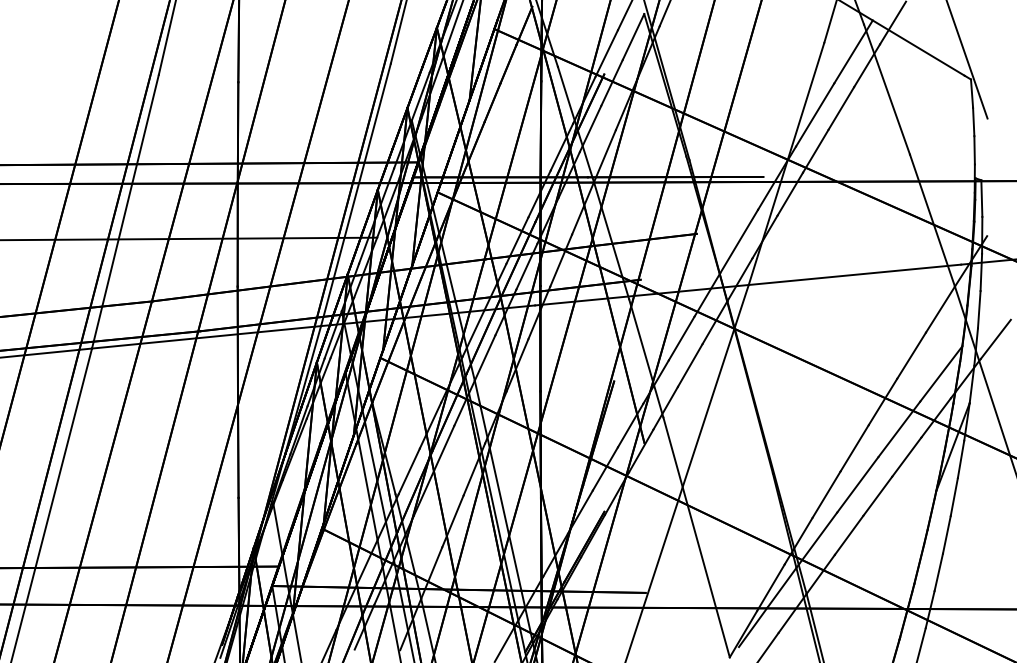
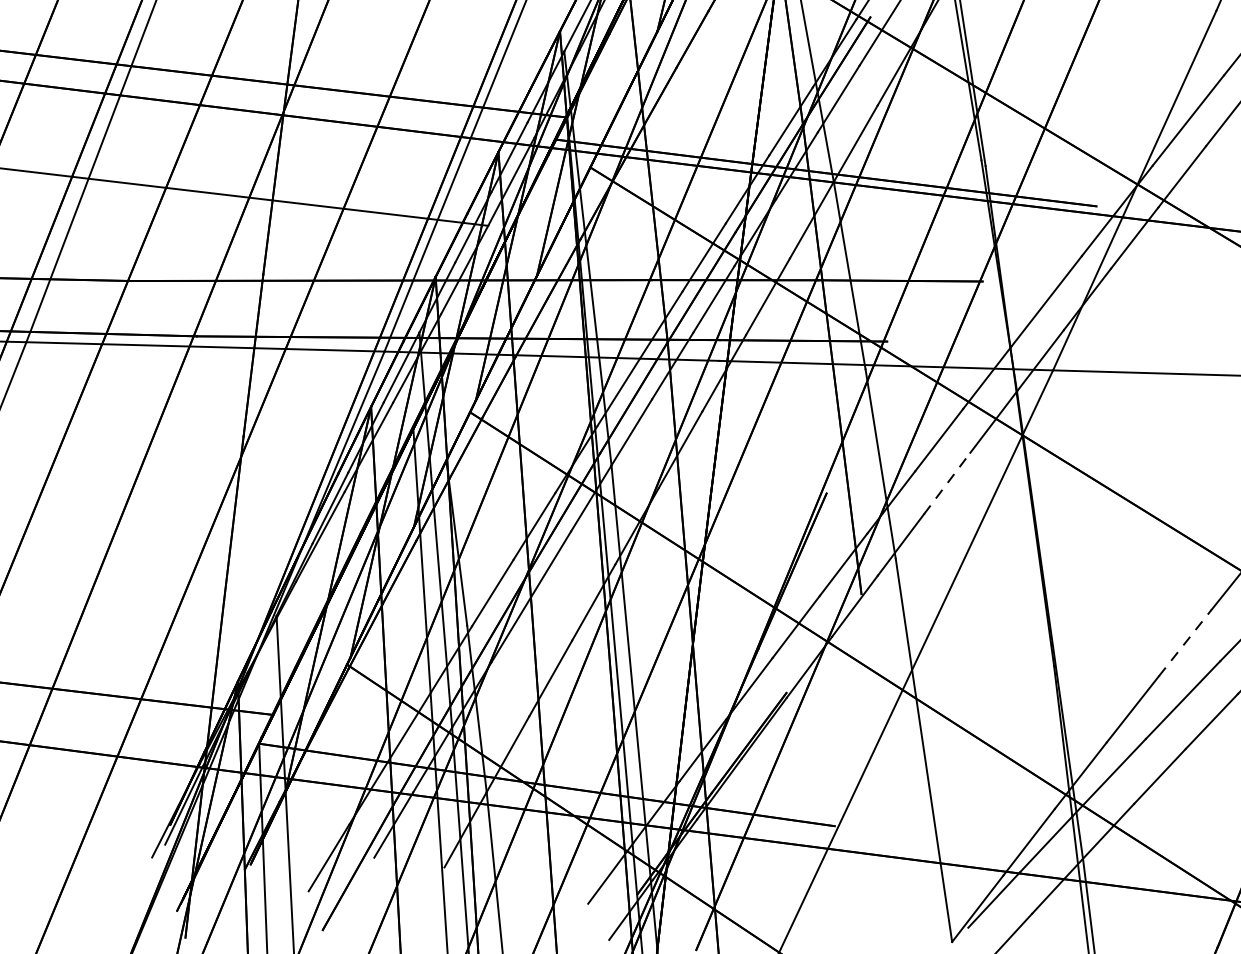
line: (690, 365) -> (947, 483), solid -> dashed
line: (854, 447) -> (1185, 641), solid -> dashed

